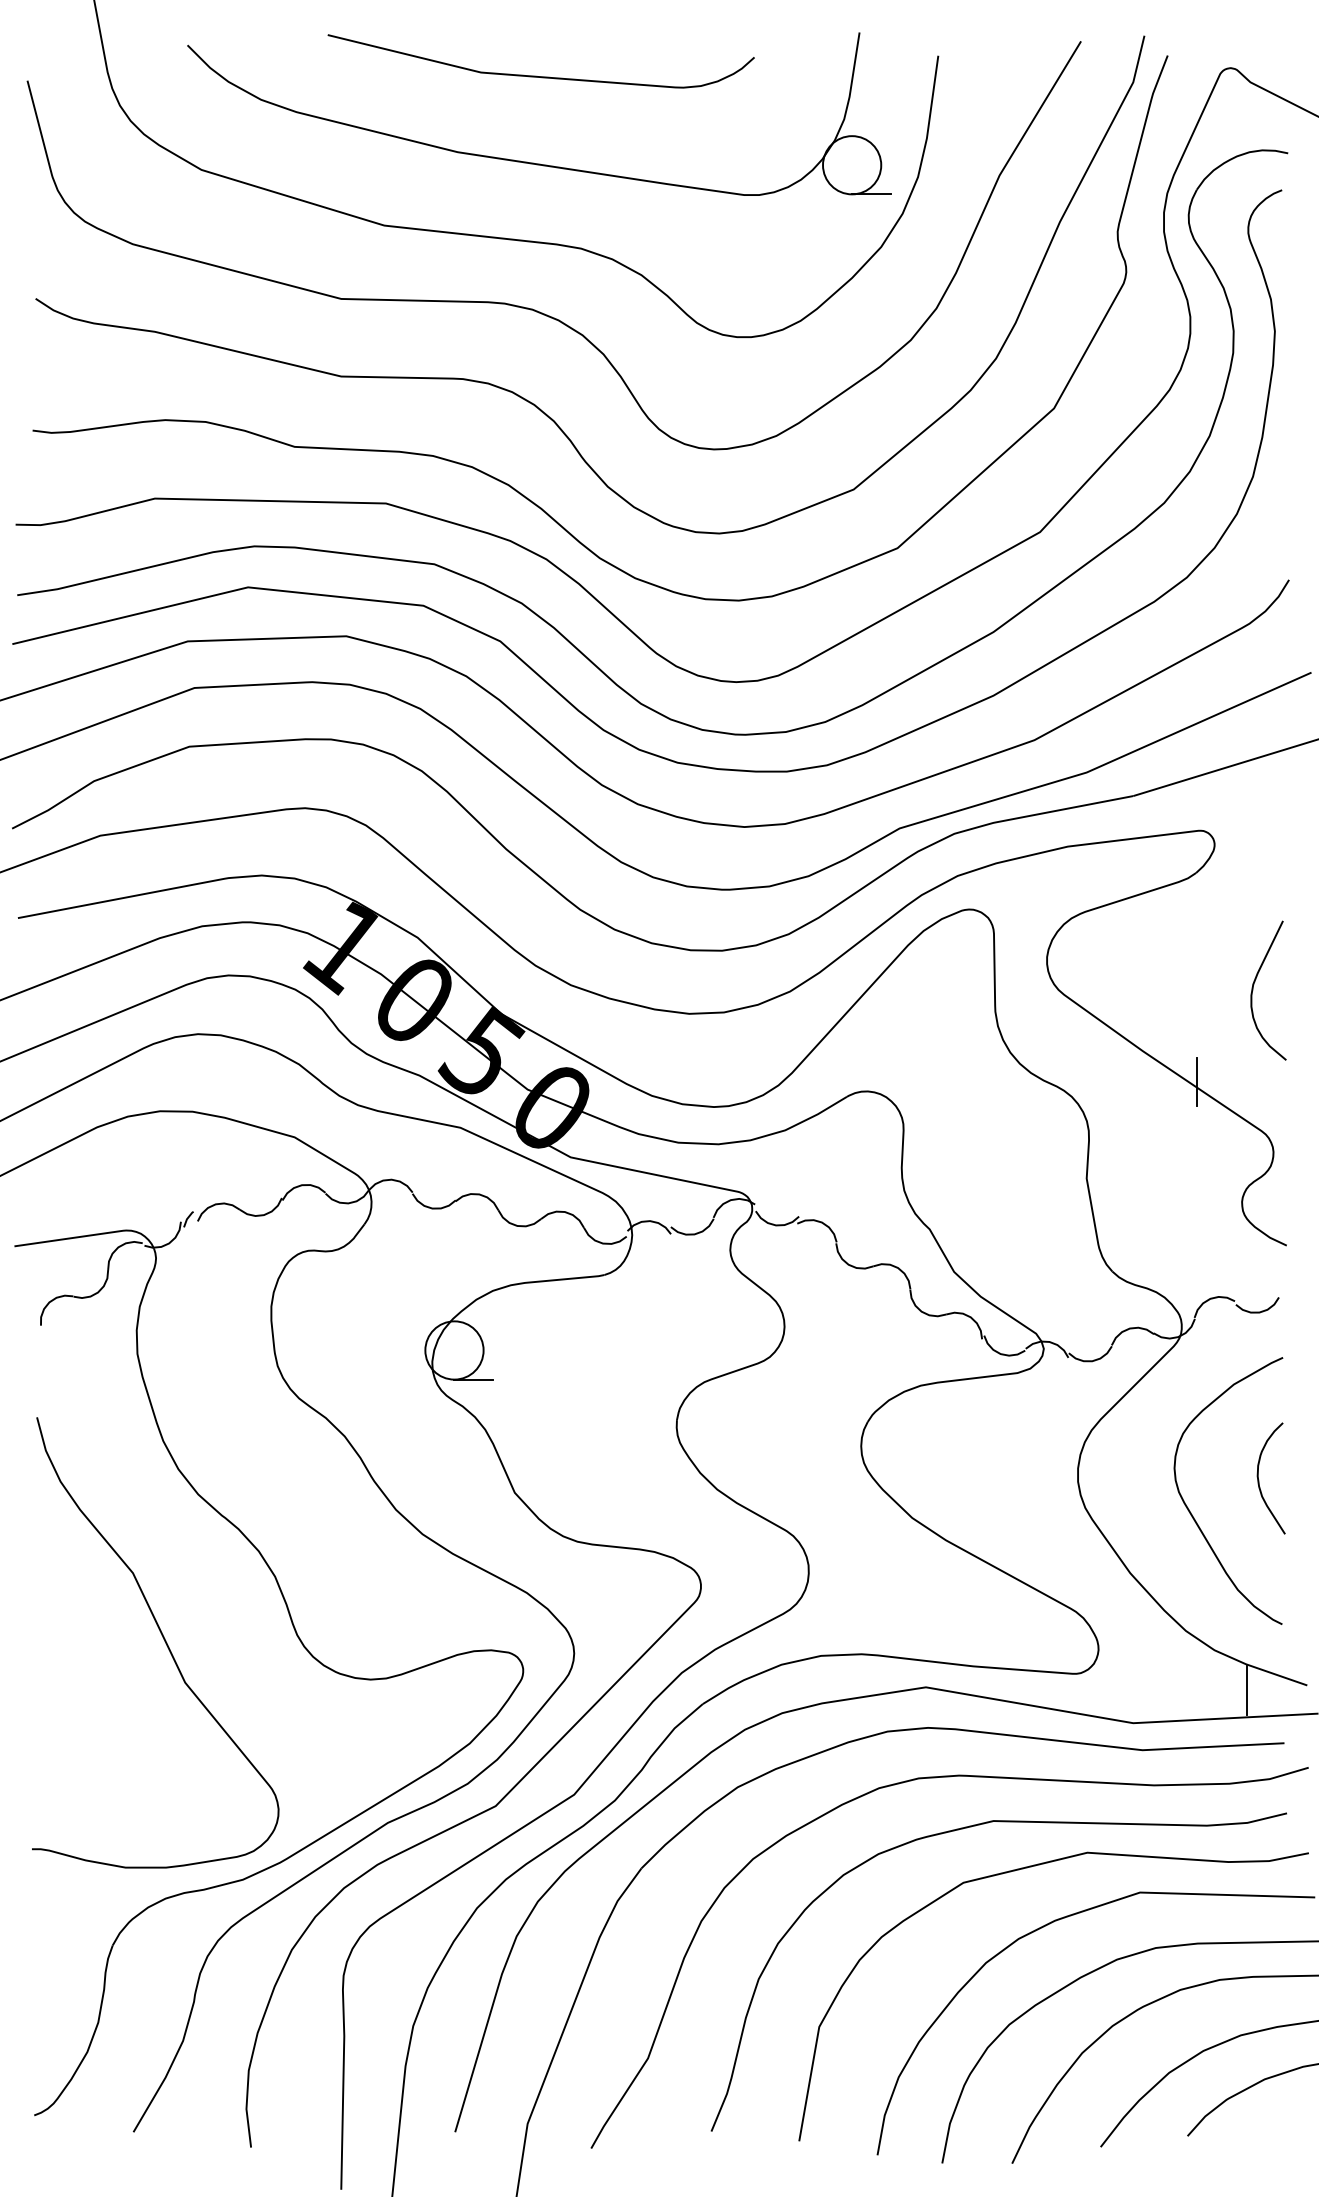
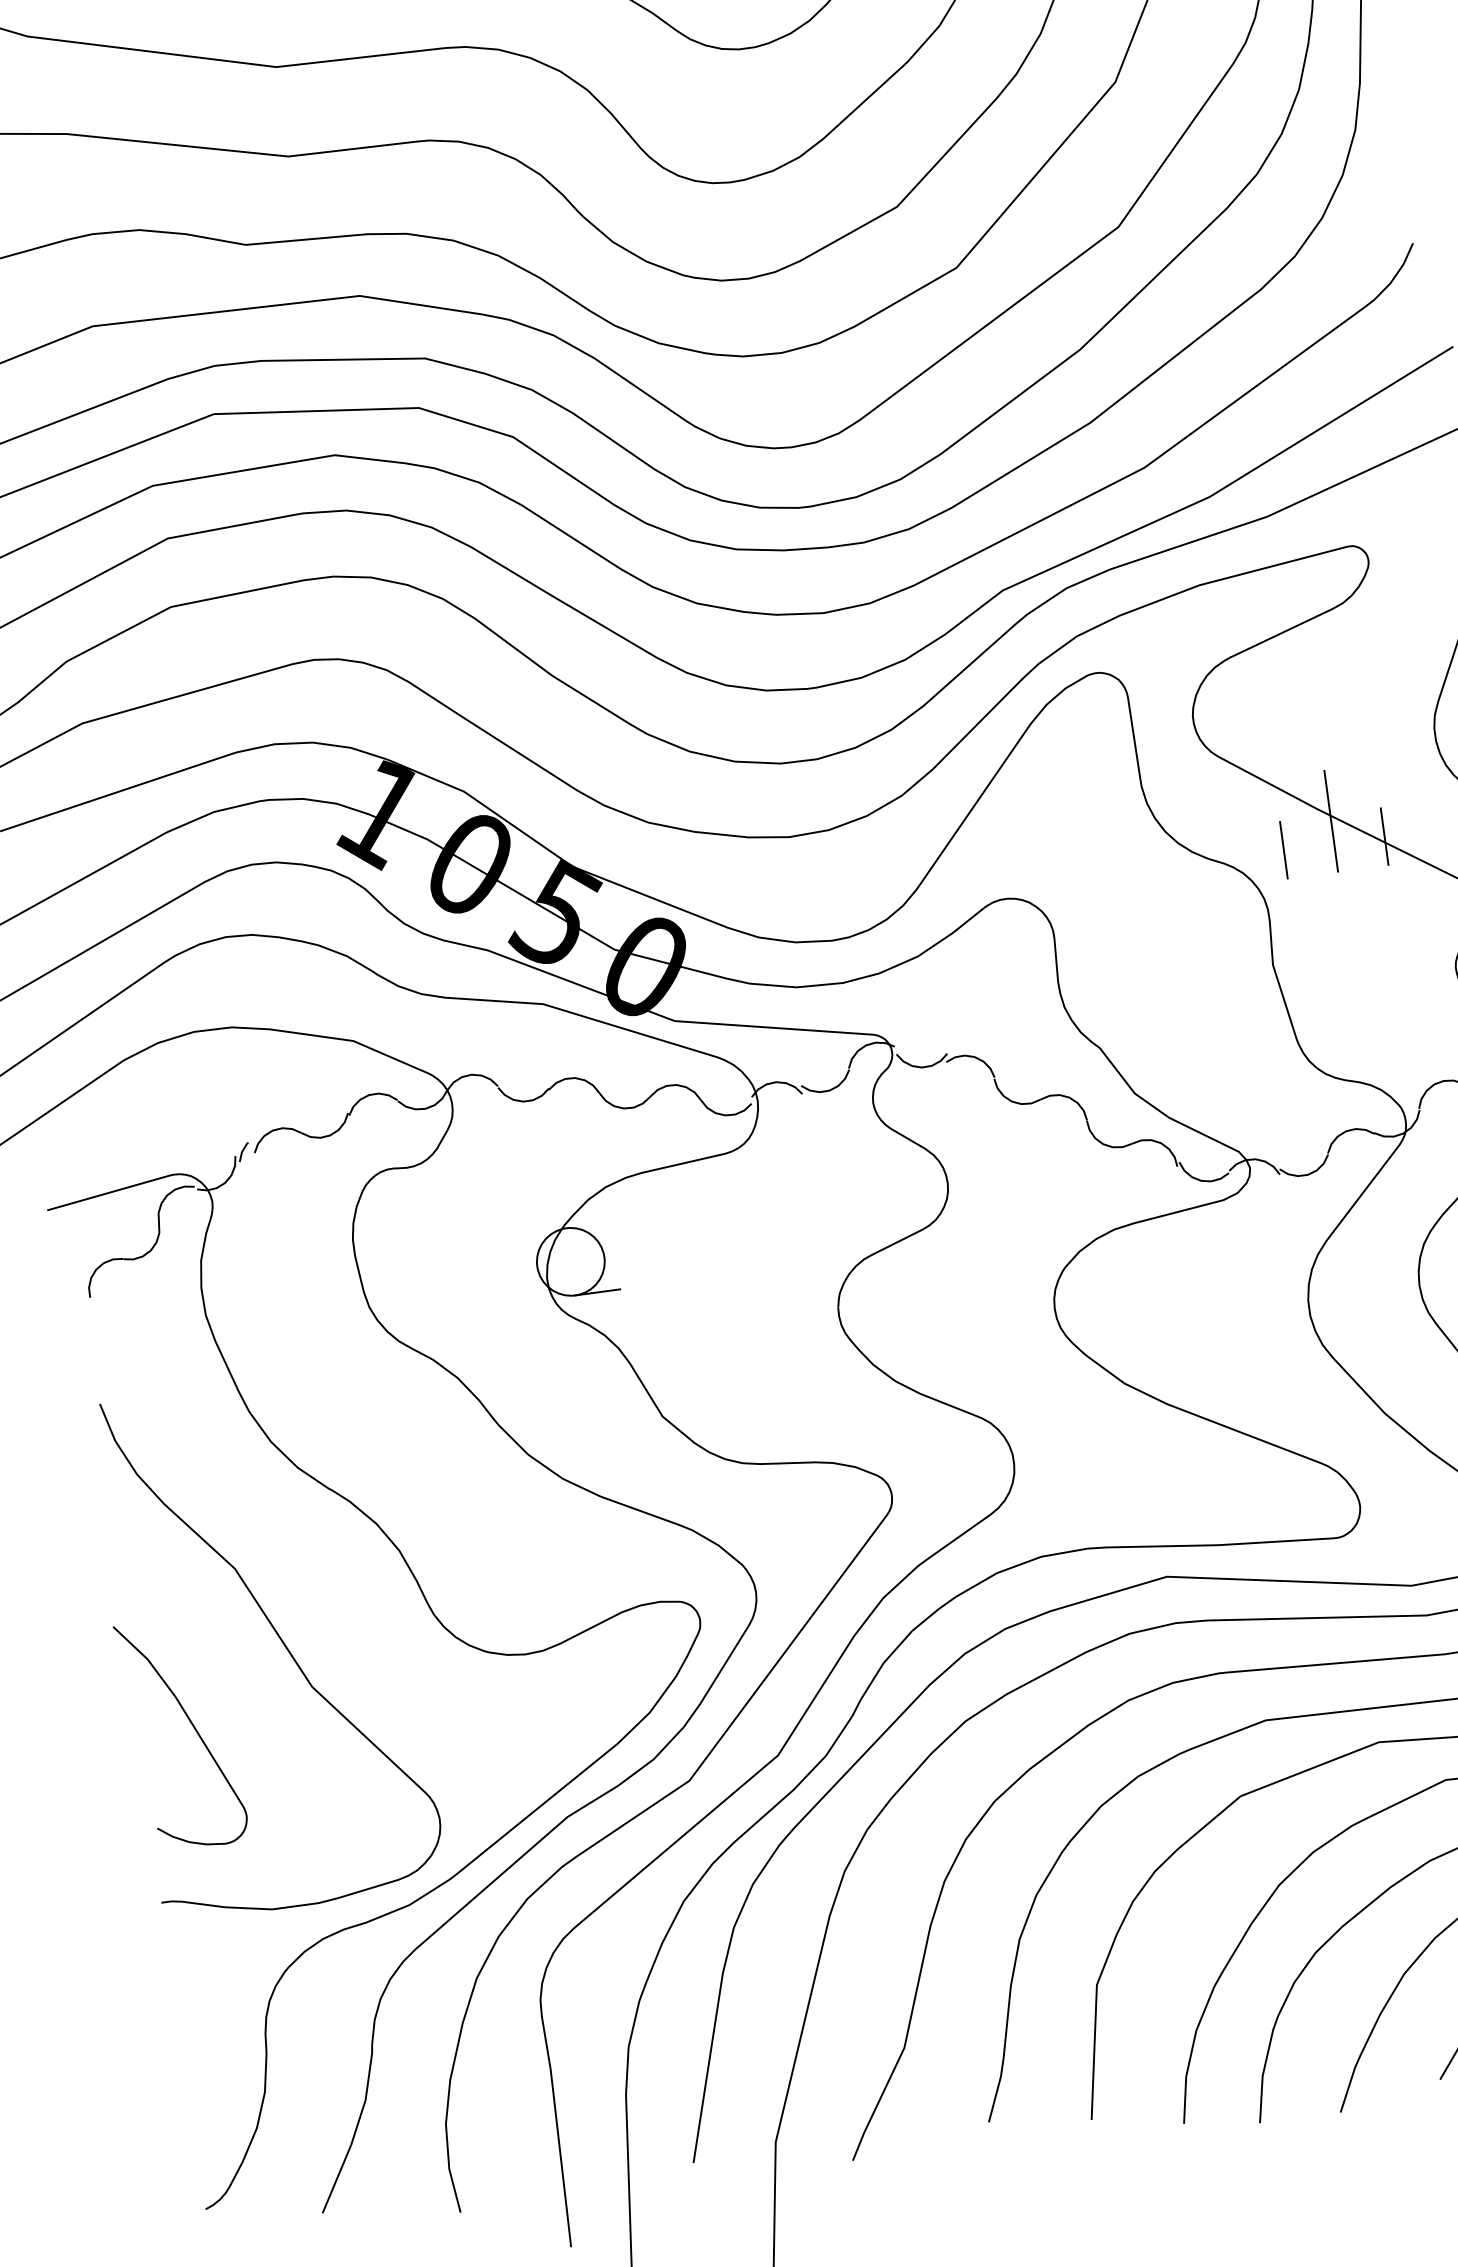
line: (1152, 1062) -> (1330, 820), added
line: (1109, 1081) -> (1284, 849), added
curve: (78, 1702) -> (192, 1726), added

